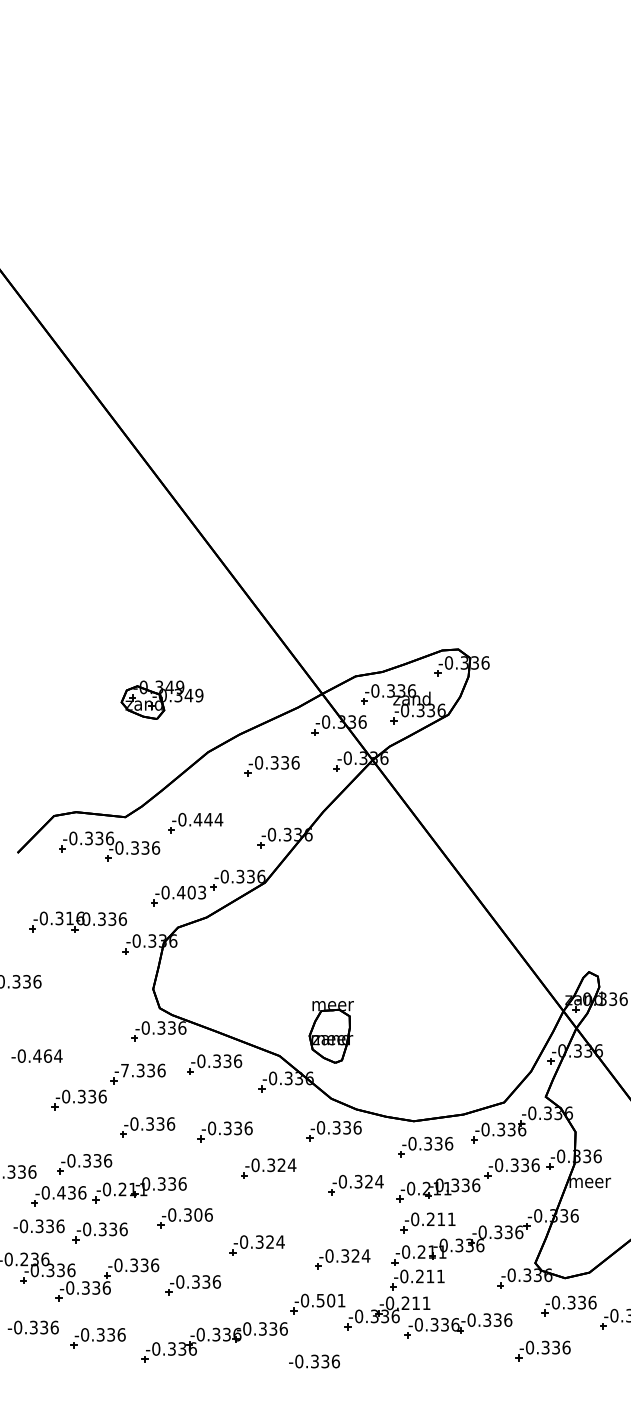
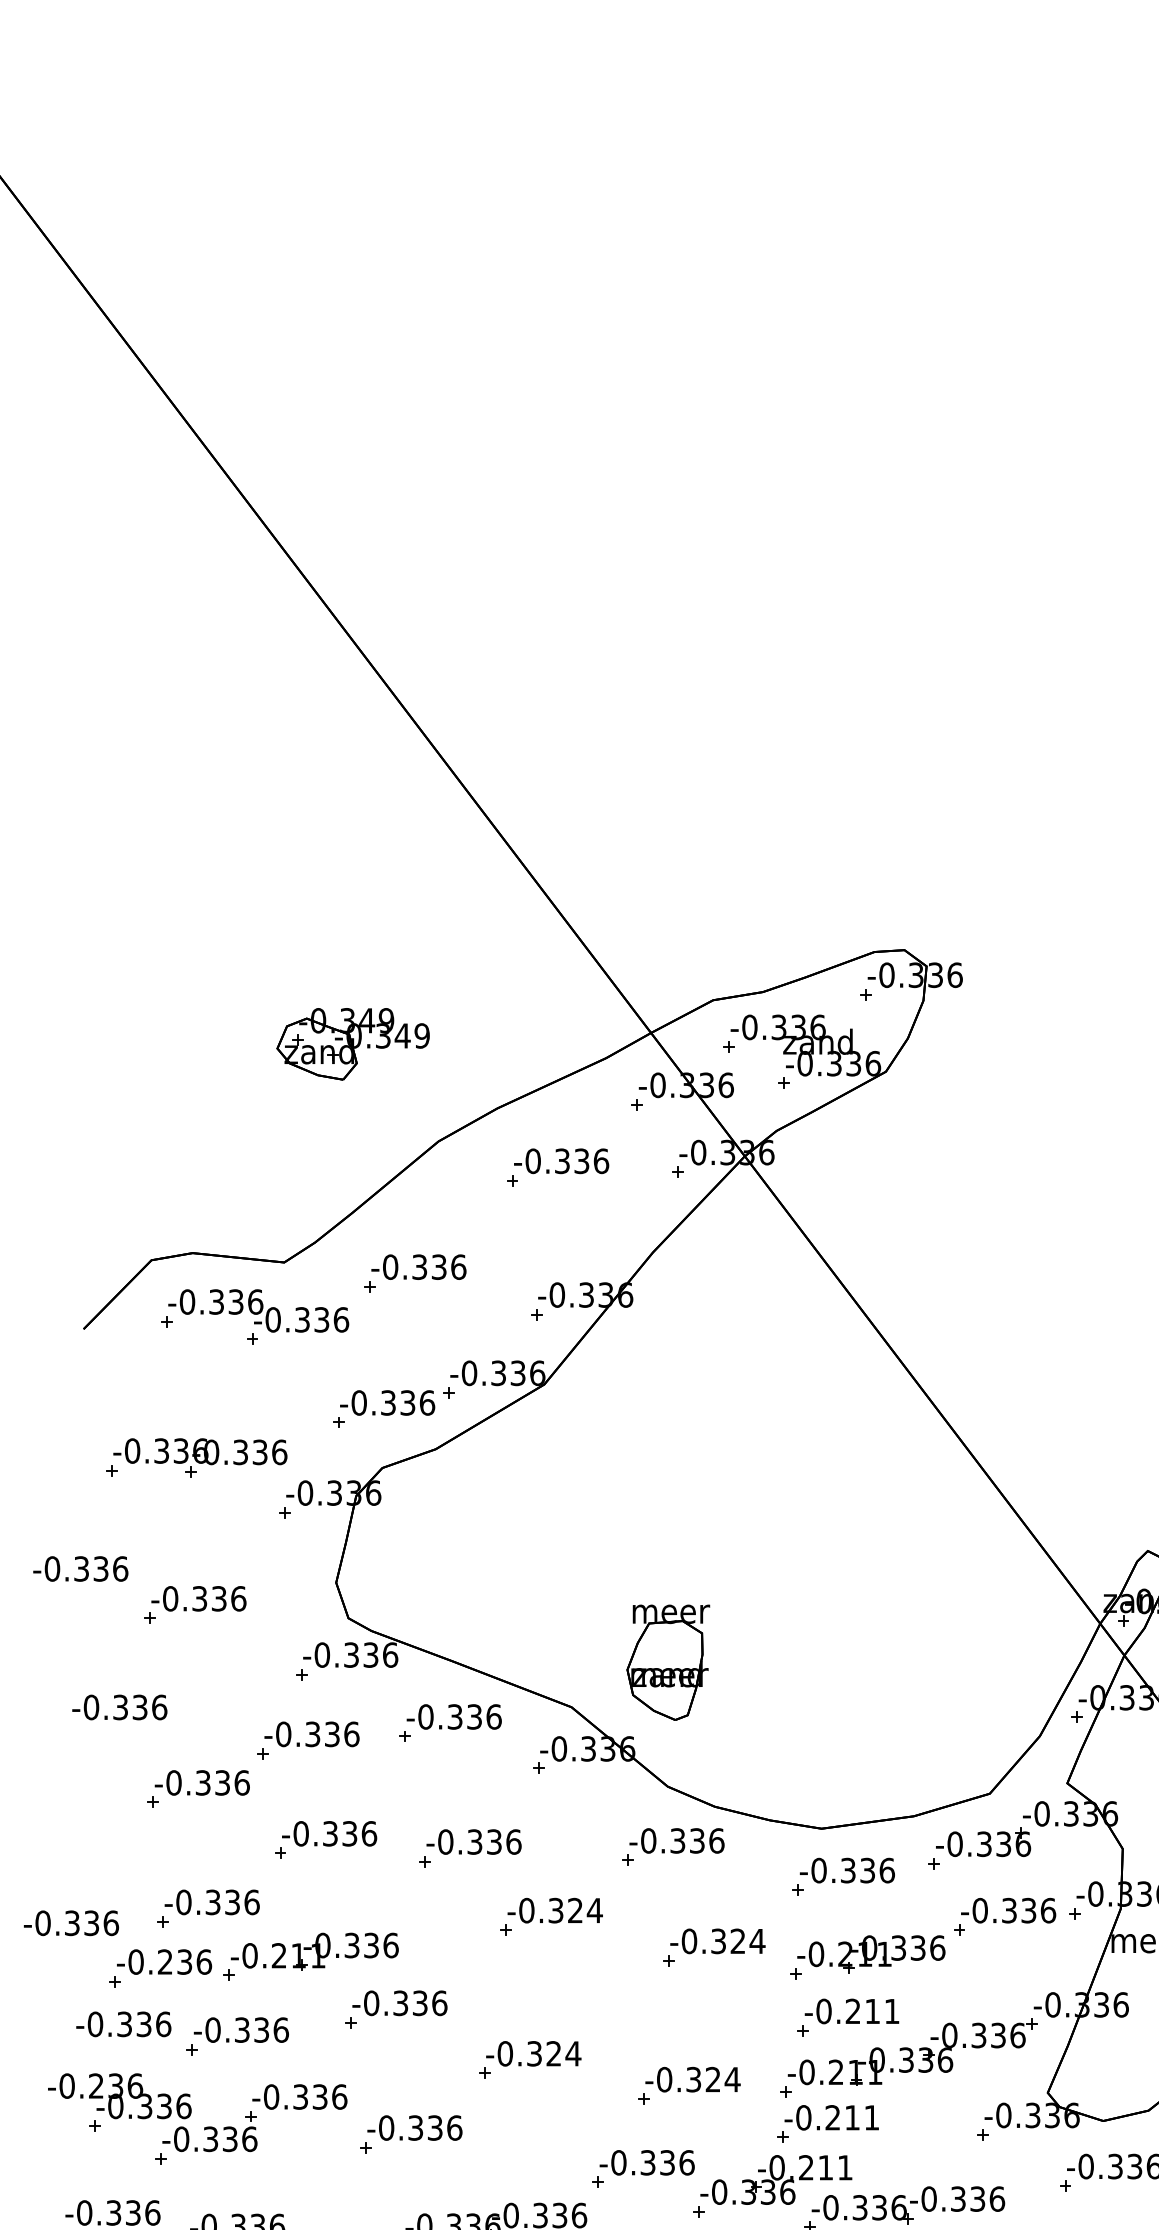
text: (208, 819) -> (439, 1266), -0.444 -> -0.336
text: (191, 892) -> (407, 1402), -0.403 -> -0.336
text: (69, 918) -> (180, 1451), -0.316 -> -0.336
part: (77, 1001) -> (195, 1605), added
text: (47, 1055) -> (139, 1706), -0.464 -> -0.336
text: (125, 1070) -> (284, 1734), -7.336 -> -0.336
text: (61, 1192) -> (165, 1961), -0.436 -> -0.236
text: (198, 1214) -> (420, 2002), -0.306 -> -0.336
text: (331, 1300) -> (668, 2162), -0.501 -> -0.336

